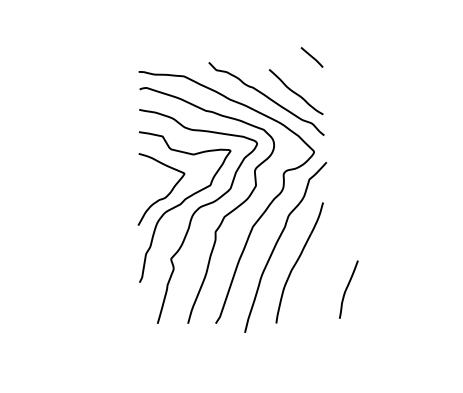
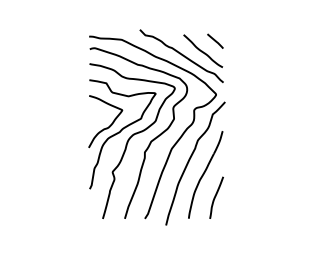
line: (311, 57) -> (214, 41), moved
curve: (347, 289) -> (215, 197), moved

